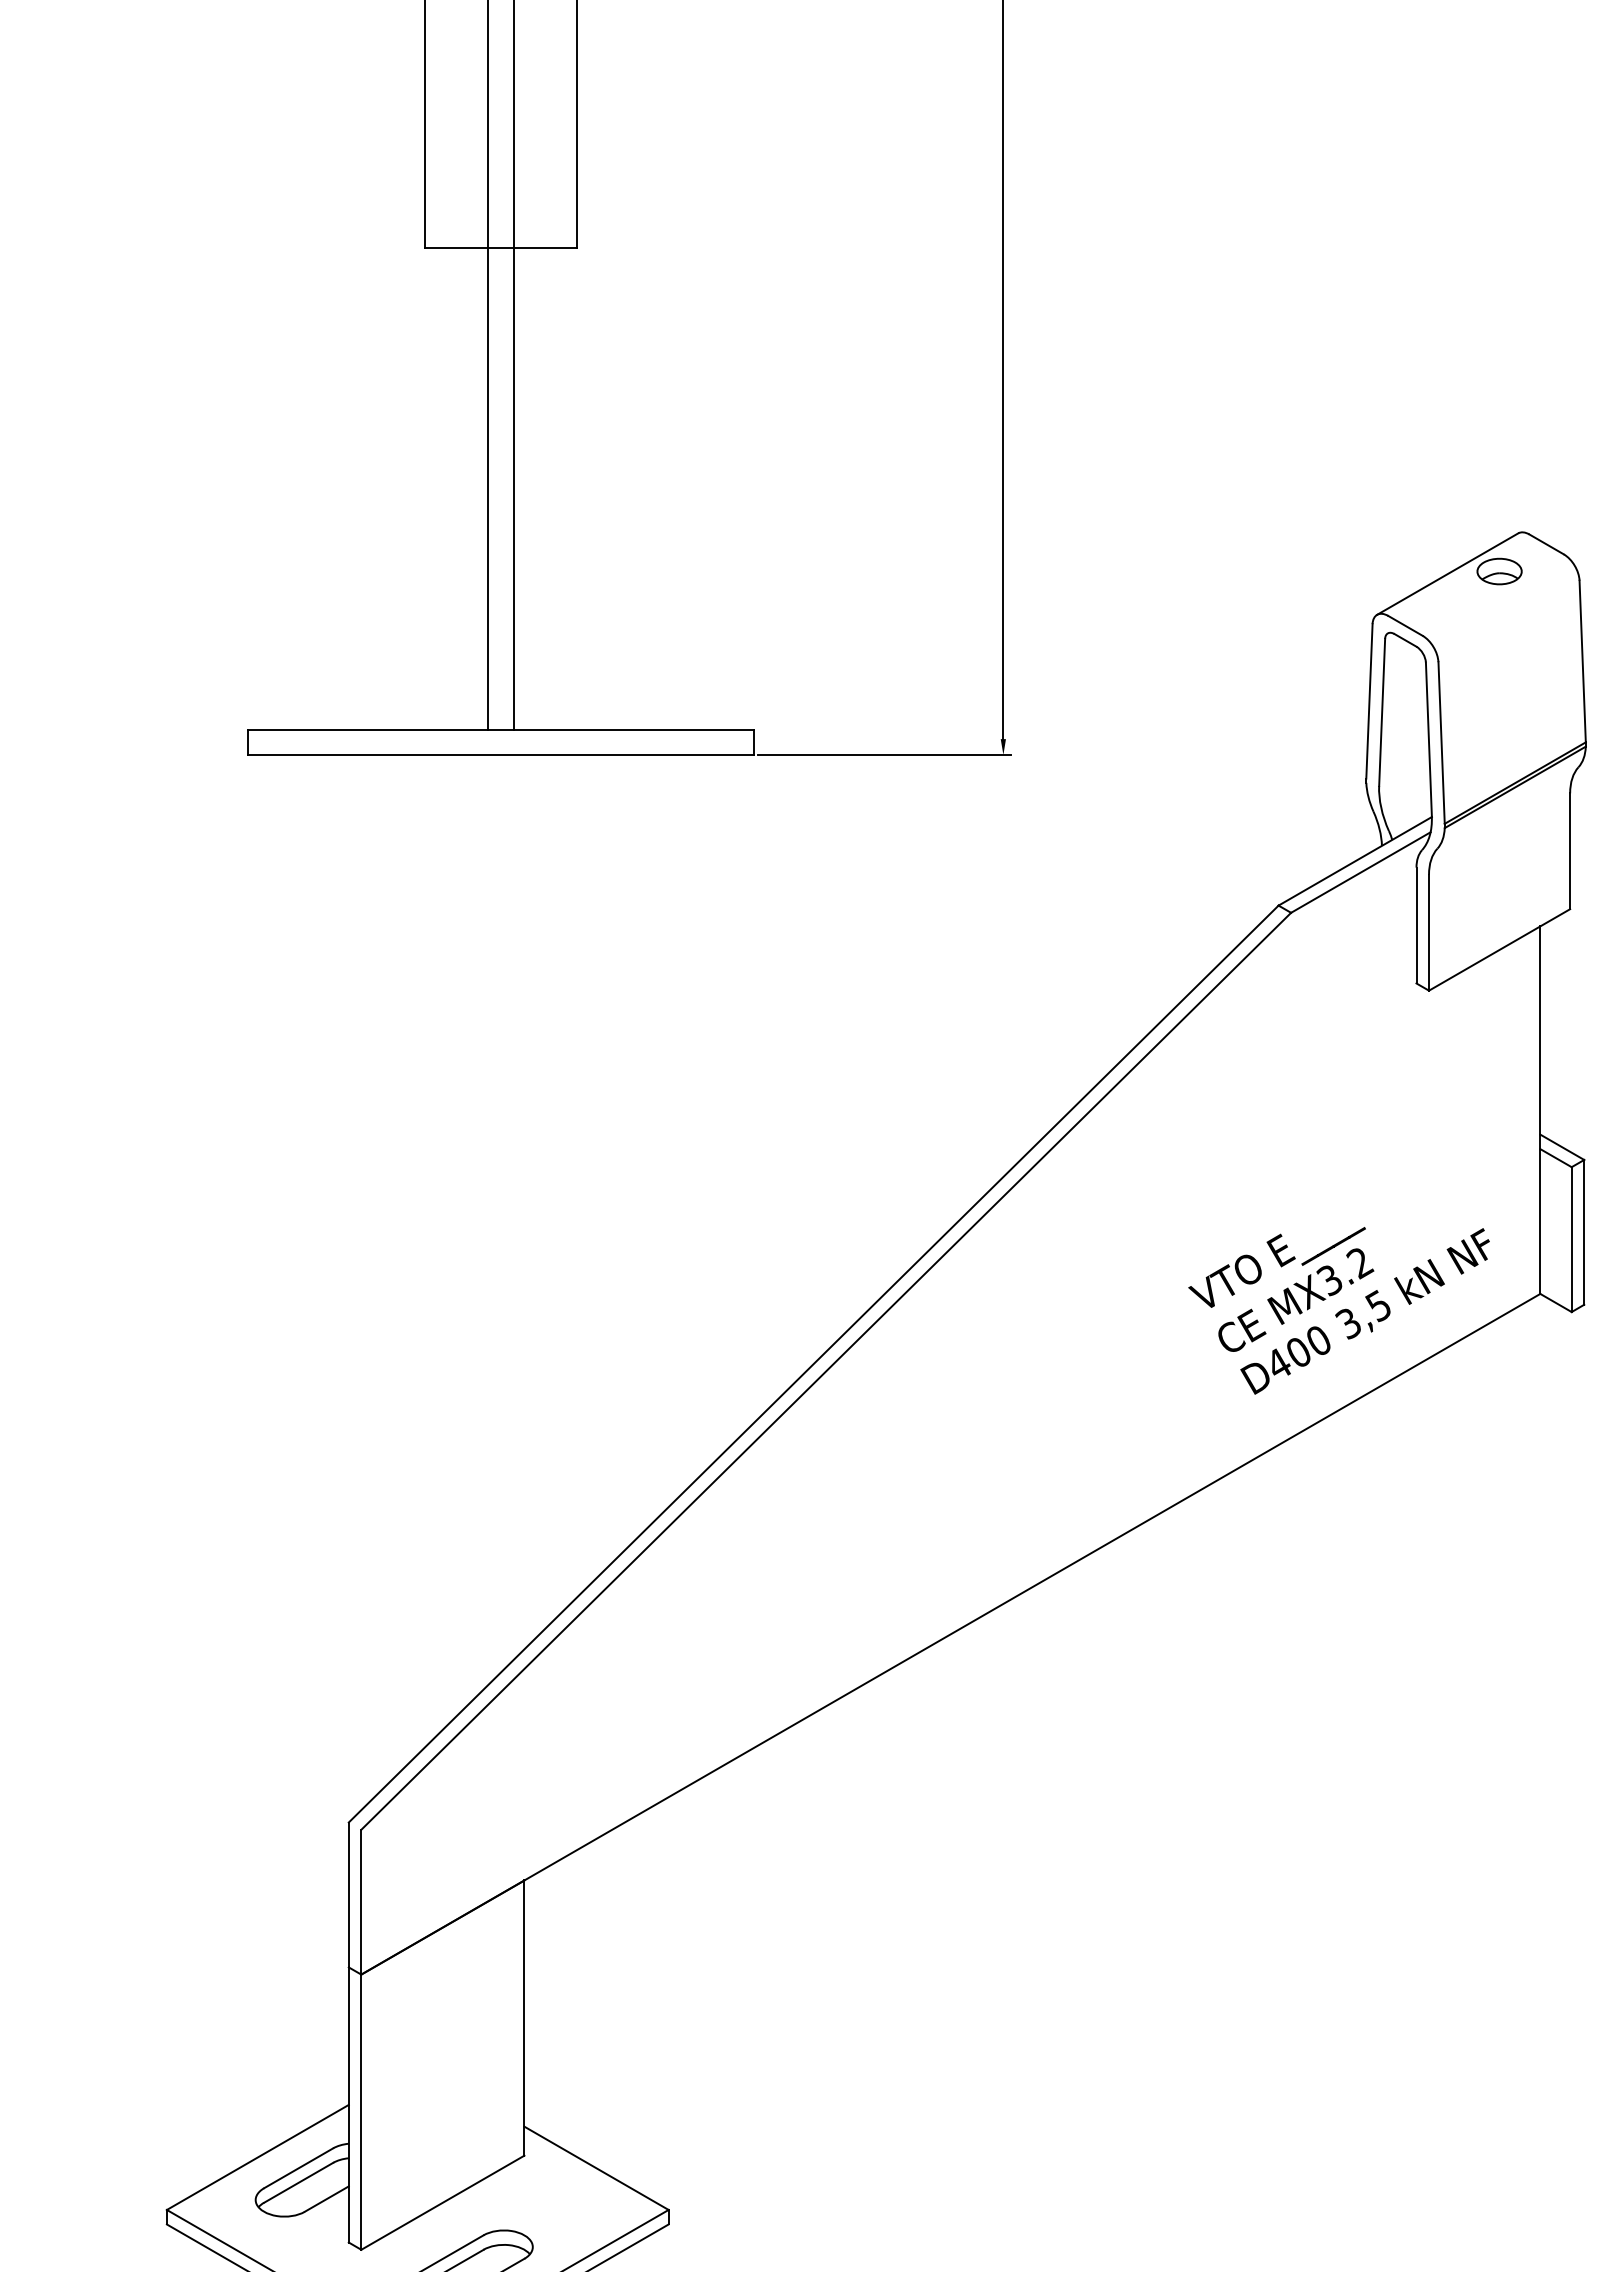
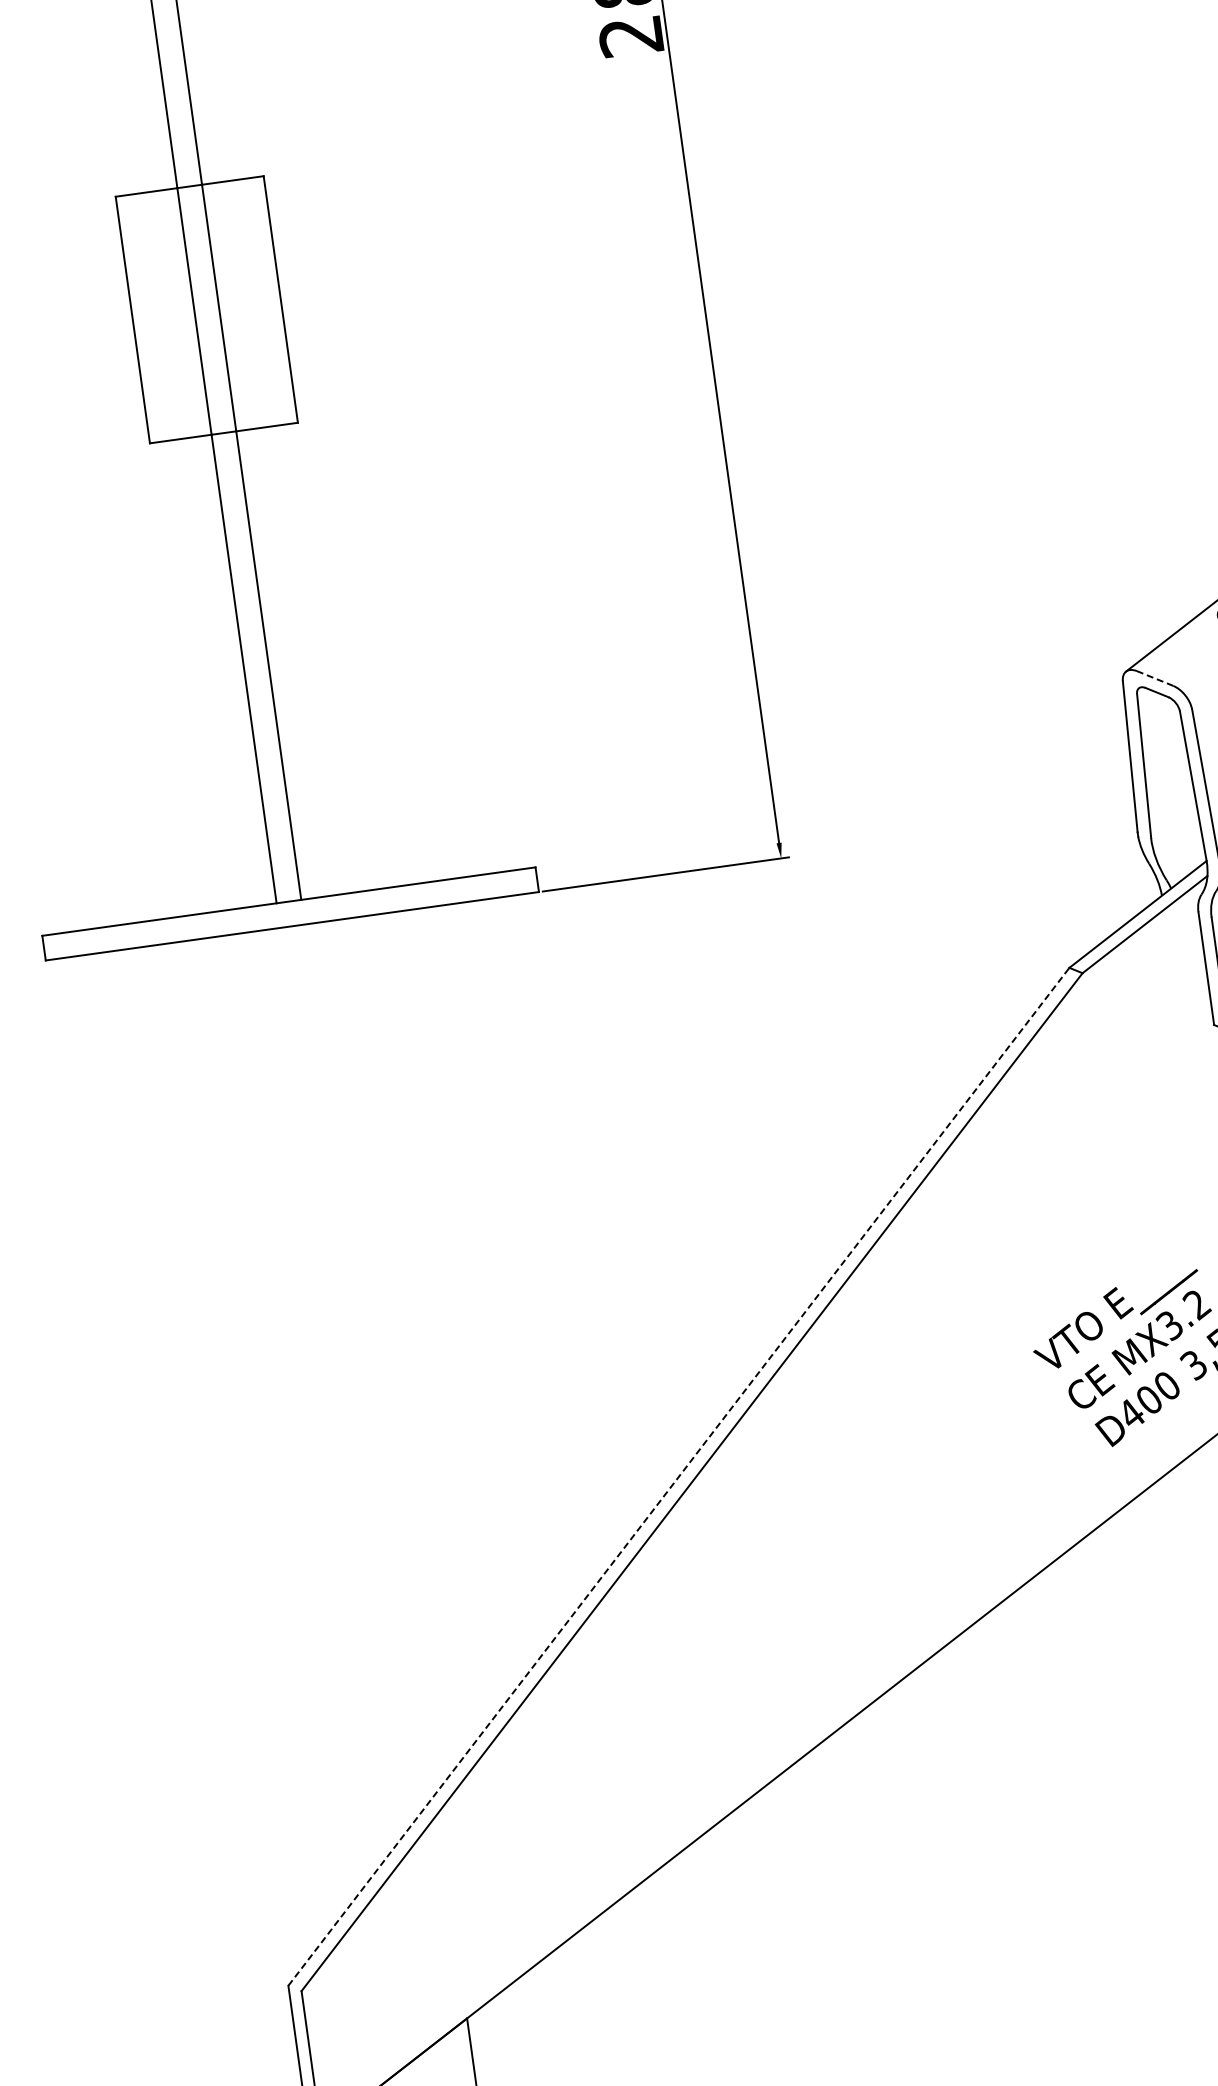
line: (1405, 625) -> (1155, 678), solid -> dashed
line: (813, 1364) -> (678, 1477), solid -> dashed

